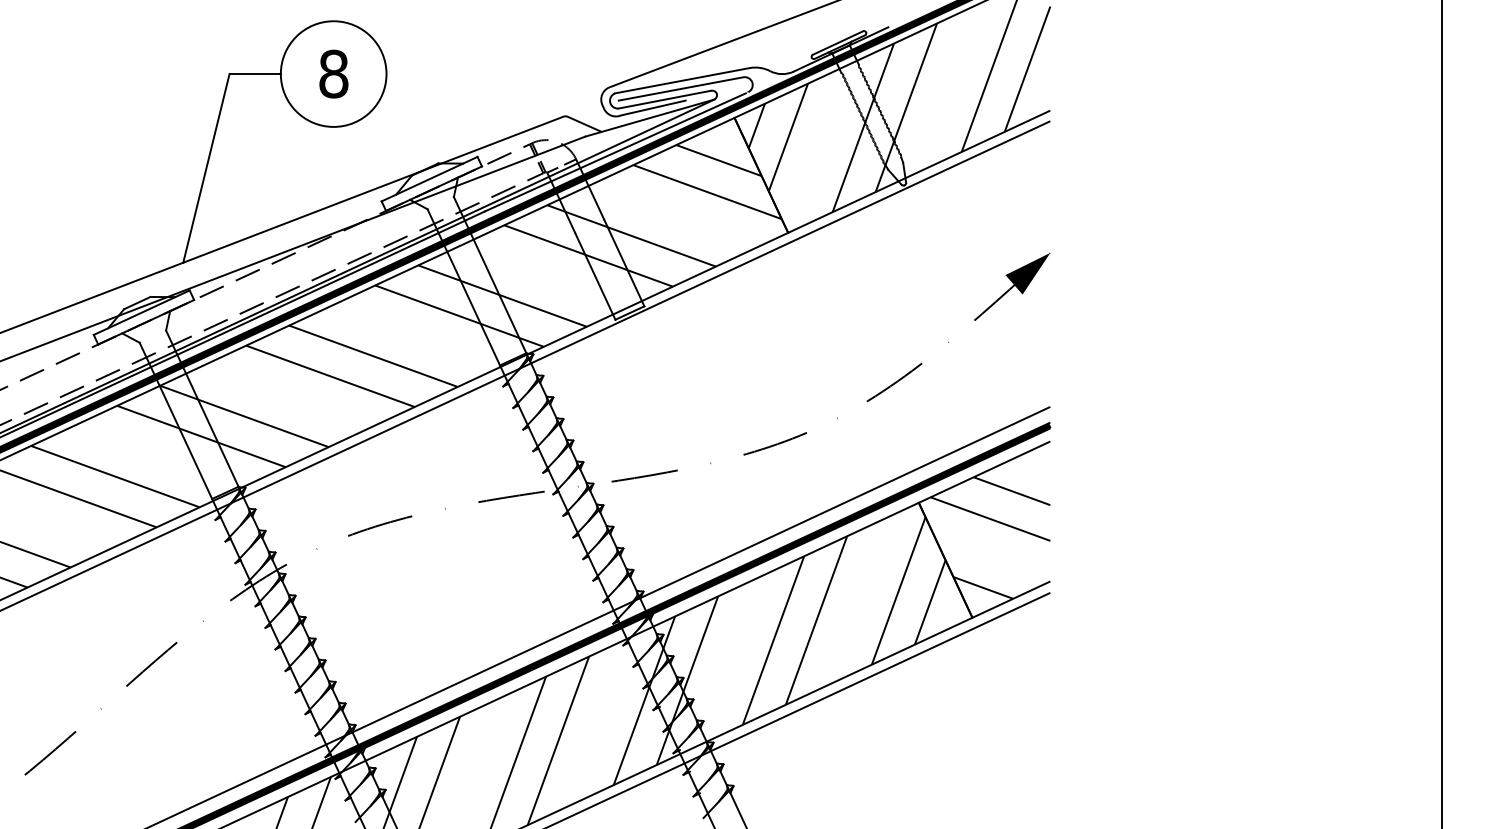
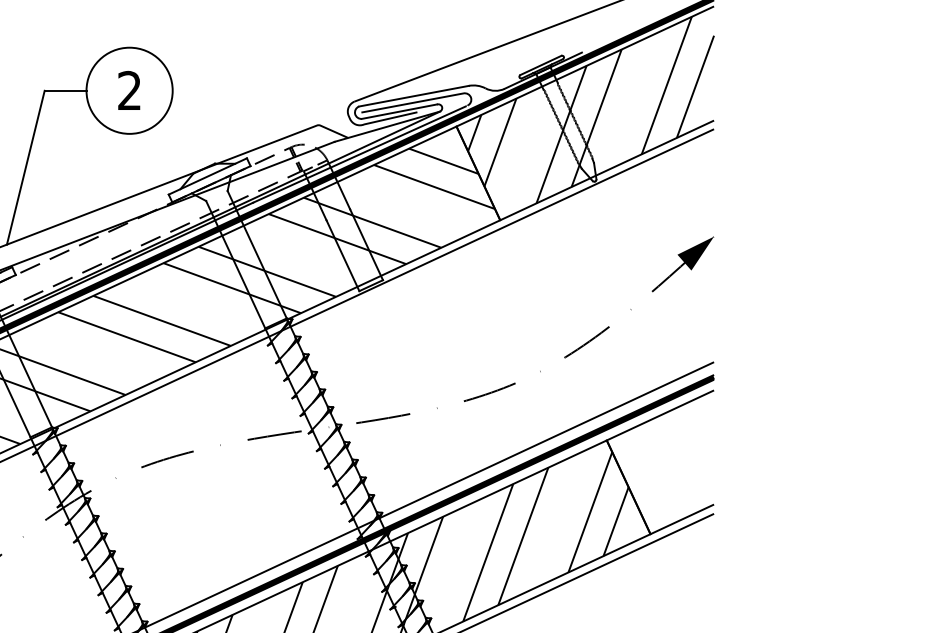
text: (333, 73) -> (129, 90), 8 -> 2
hatch: (990, 537) -> (665, 468), removed

